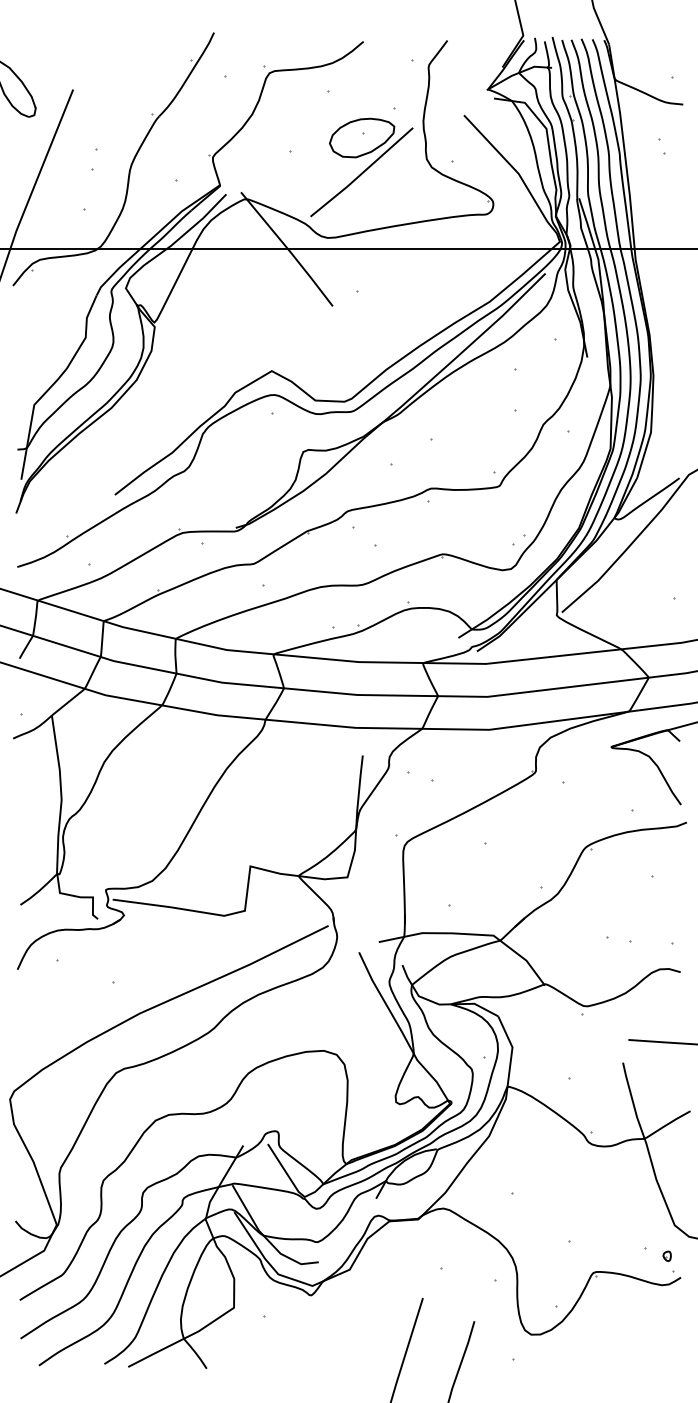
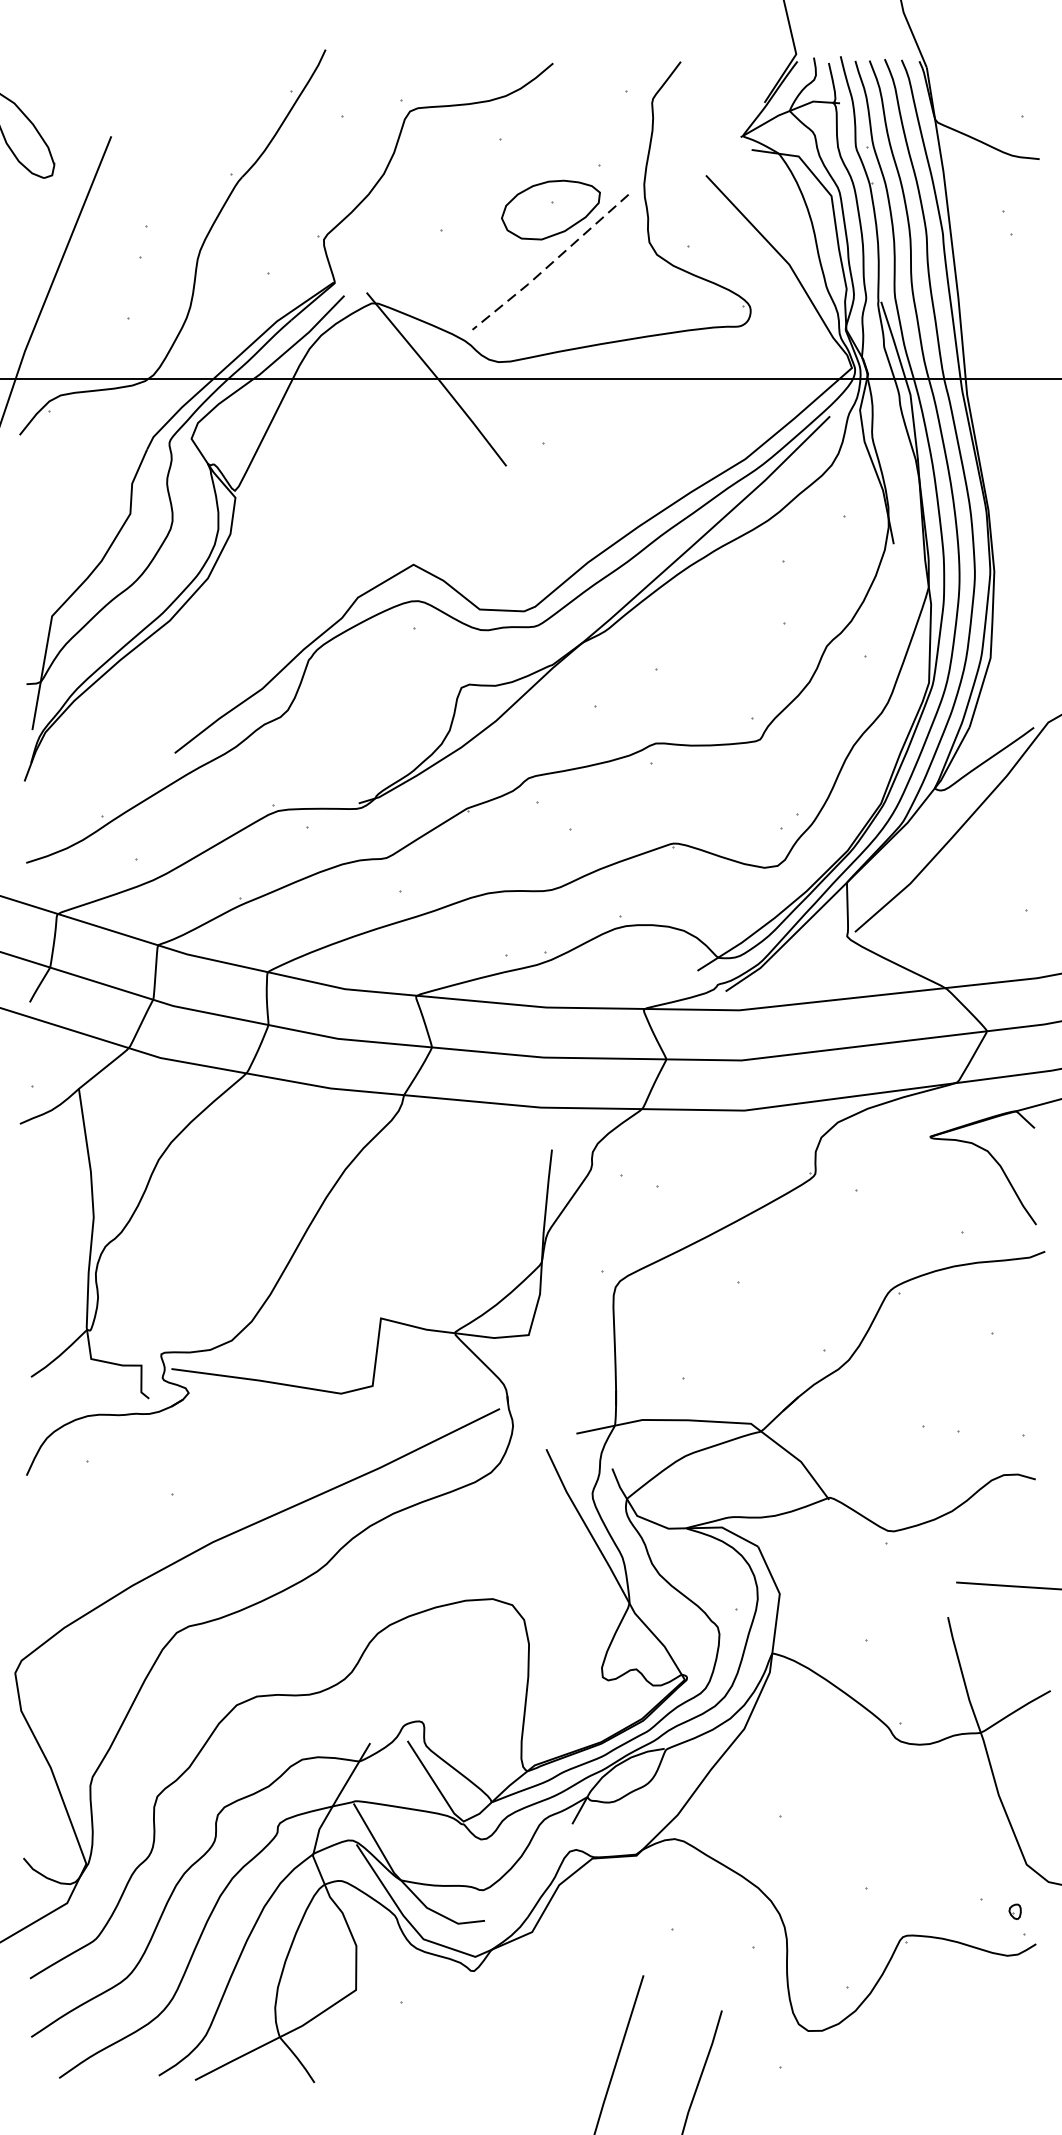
line: (362, 173) -> (551, 264), solid -> dashed

